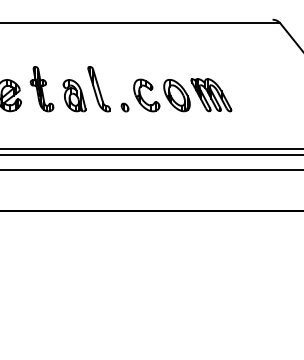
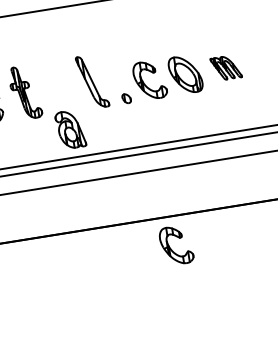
part: (74, 95) -> (70, 129), moved
part: (211, 95) -> (226, 68), size x0.6
part: (146, 235) -> (176, 245), added

